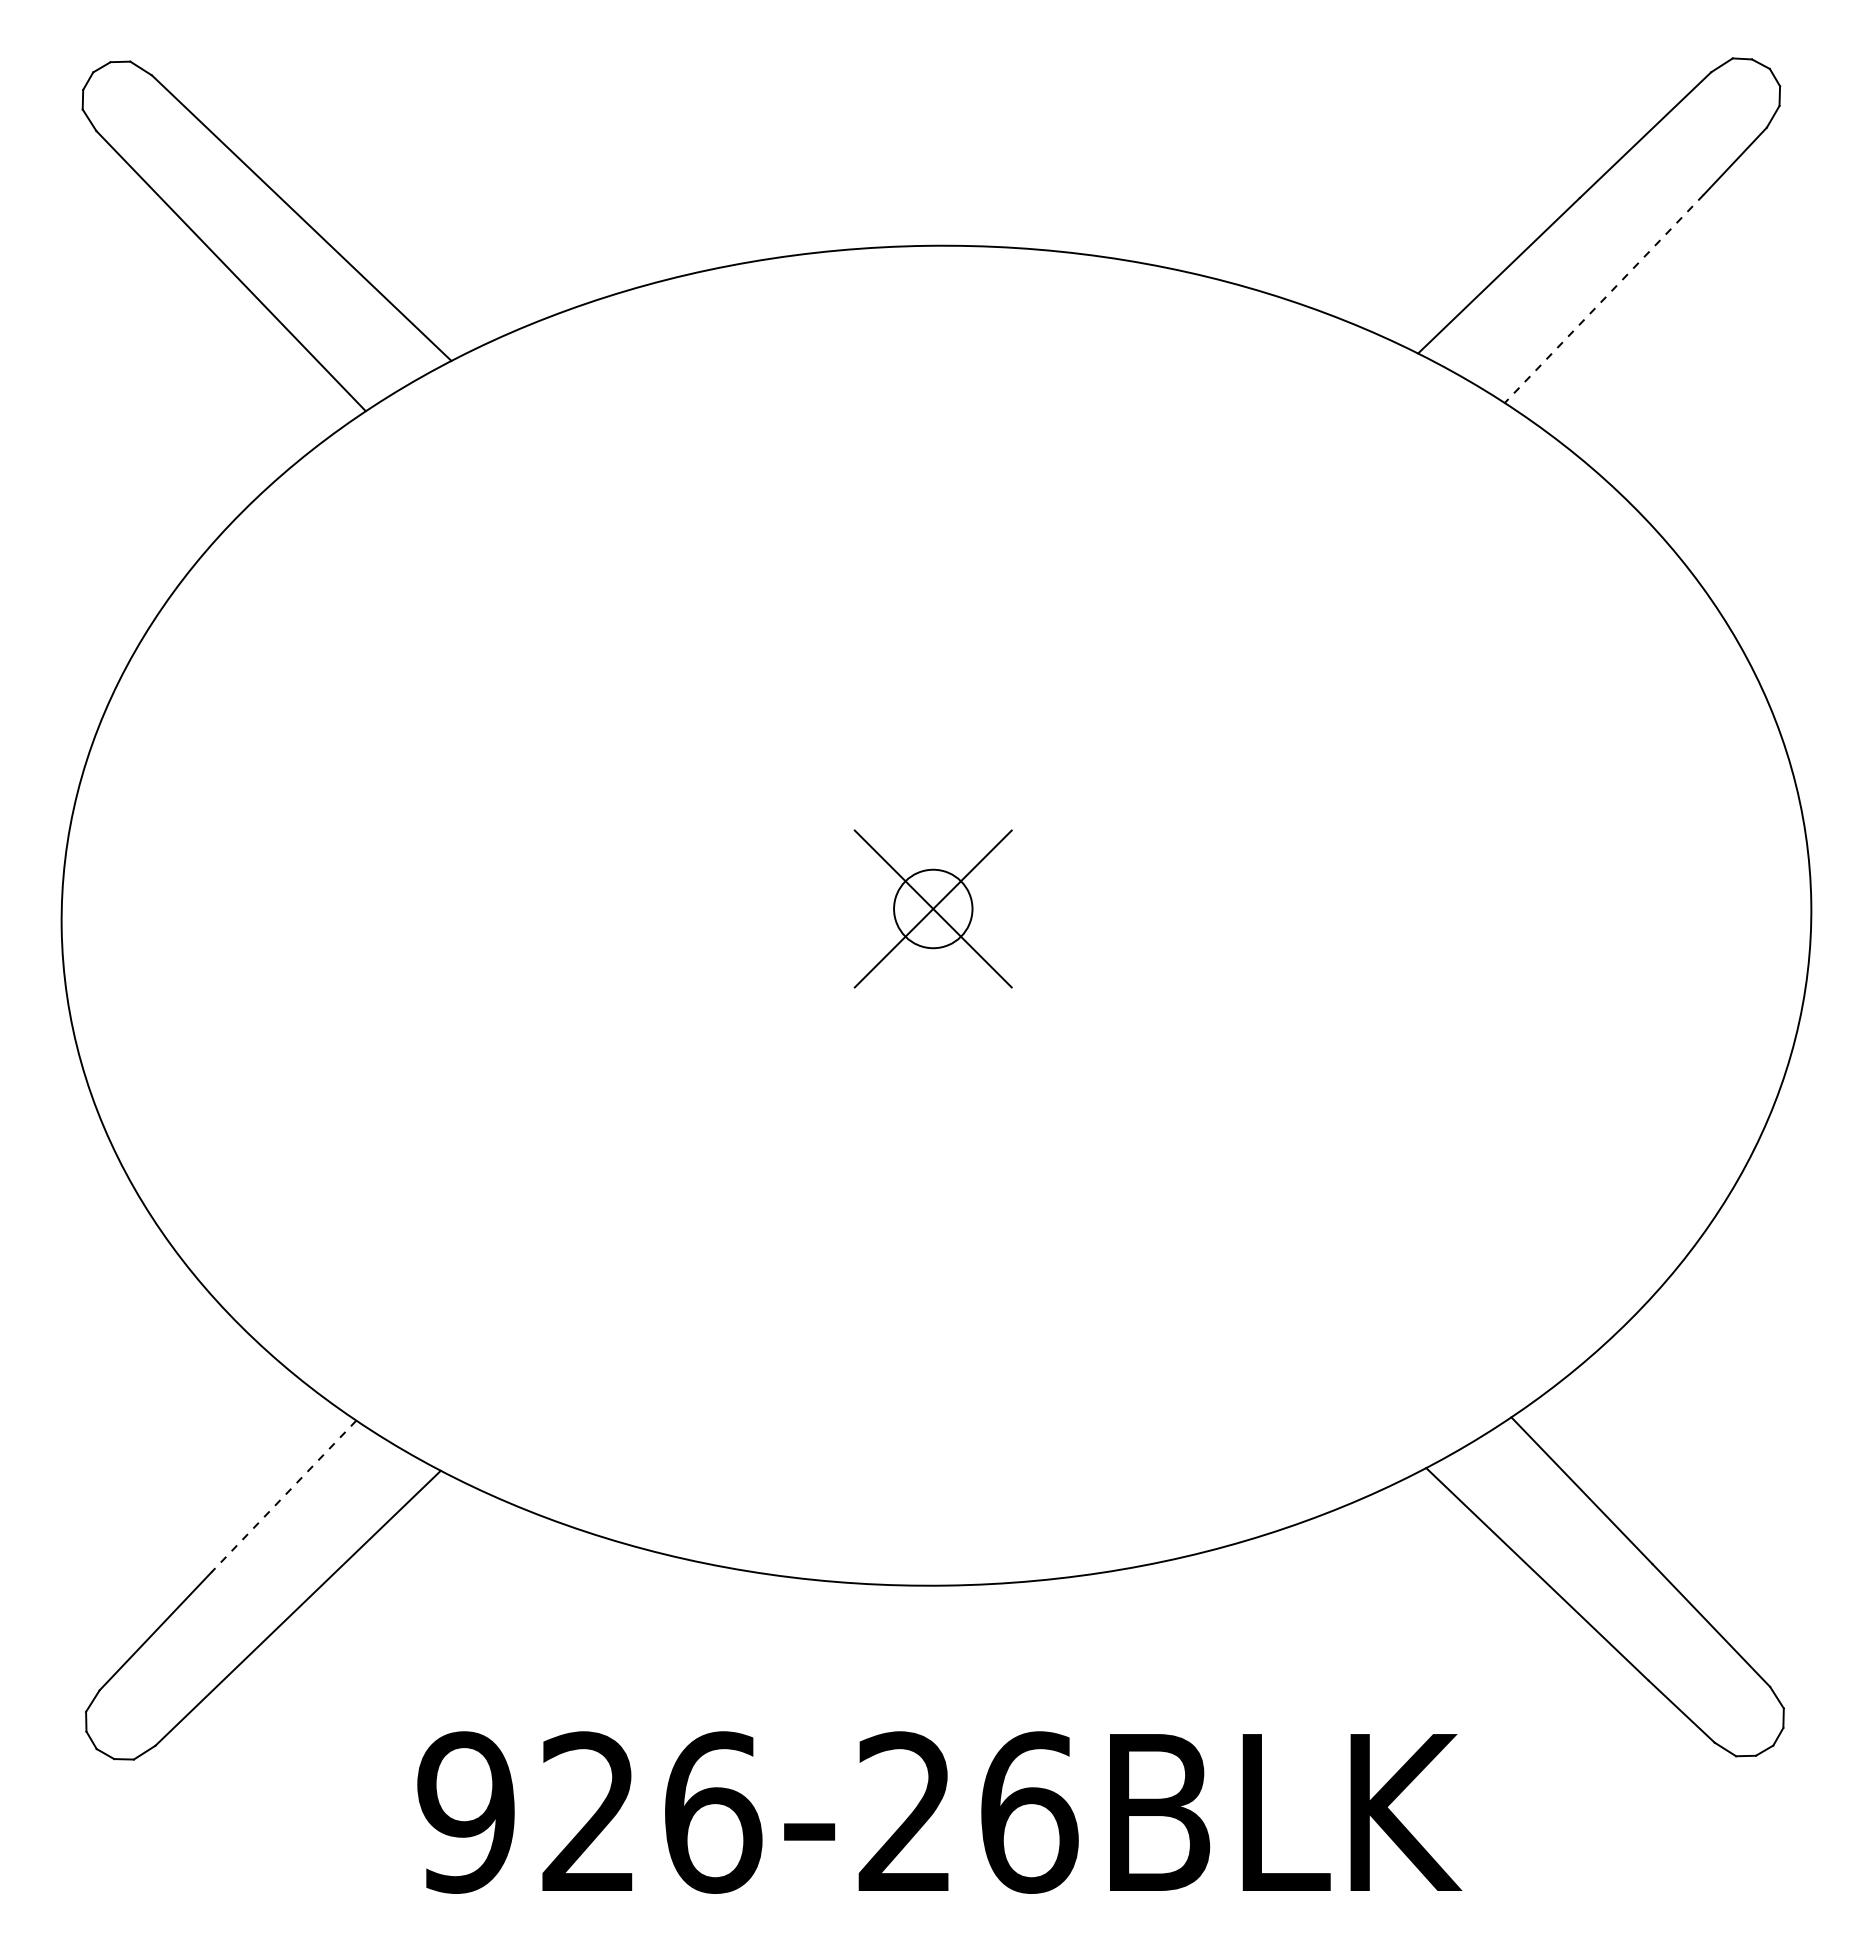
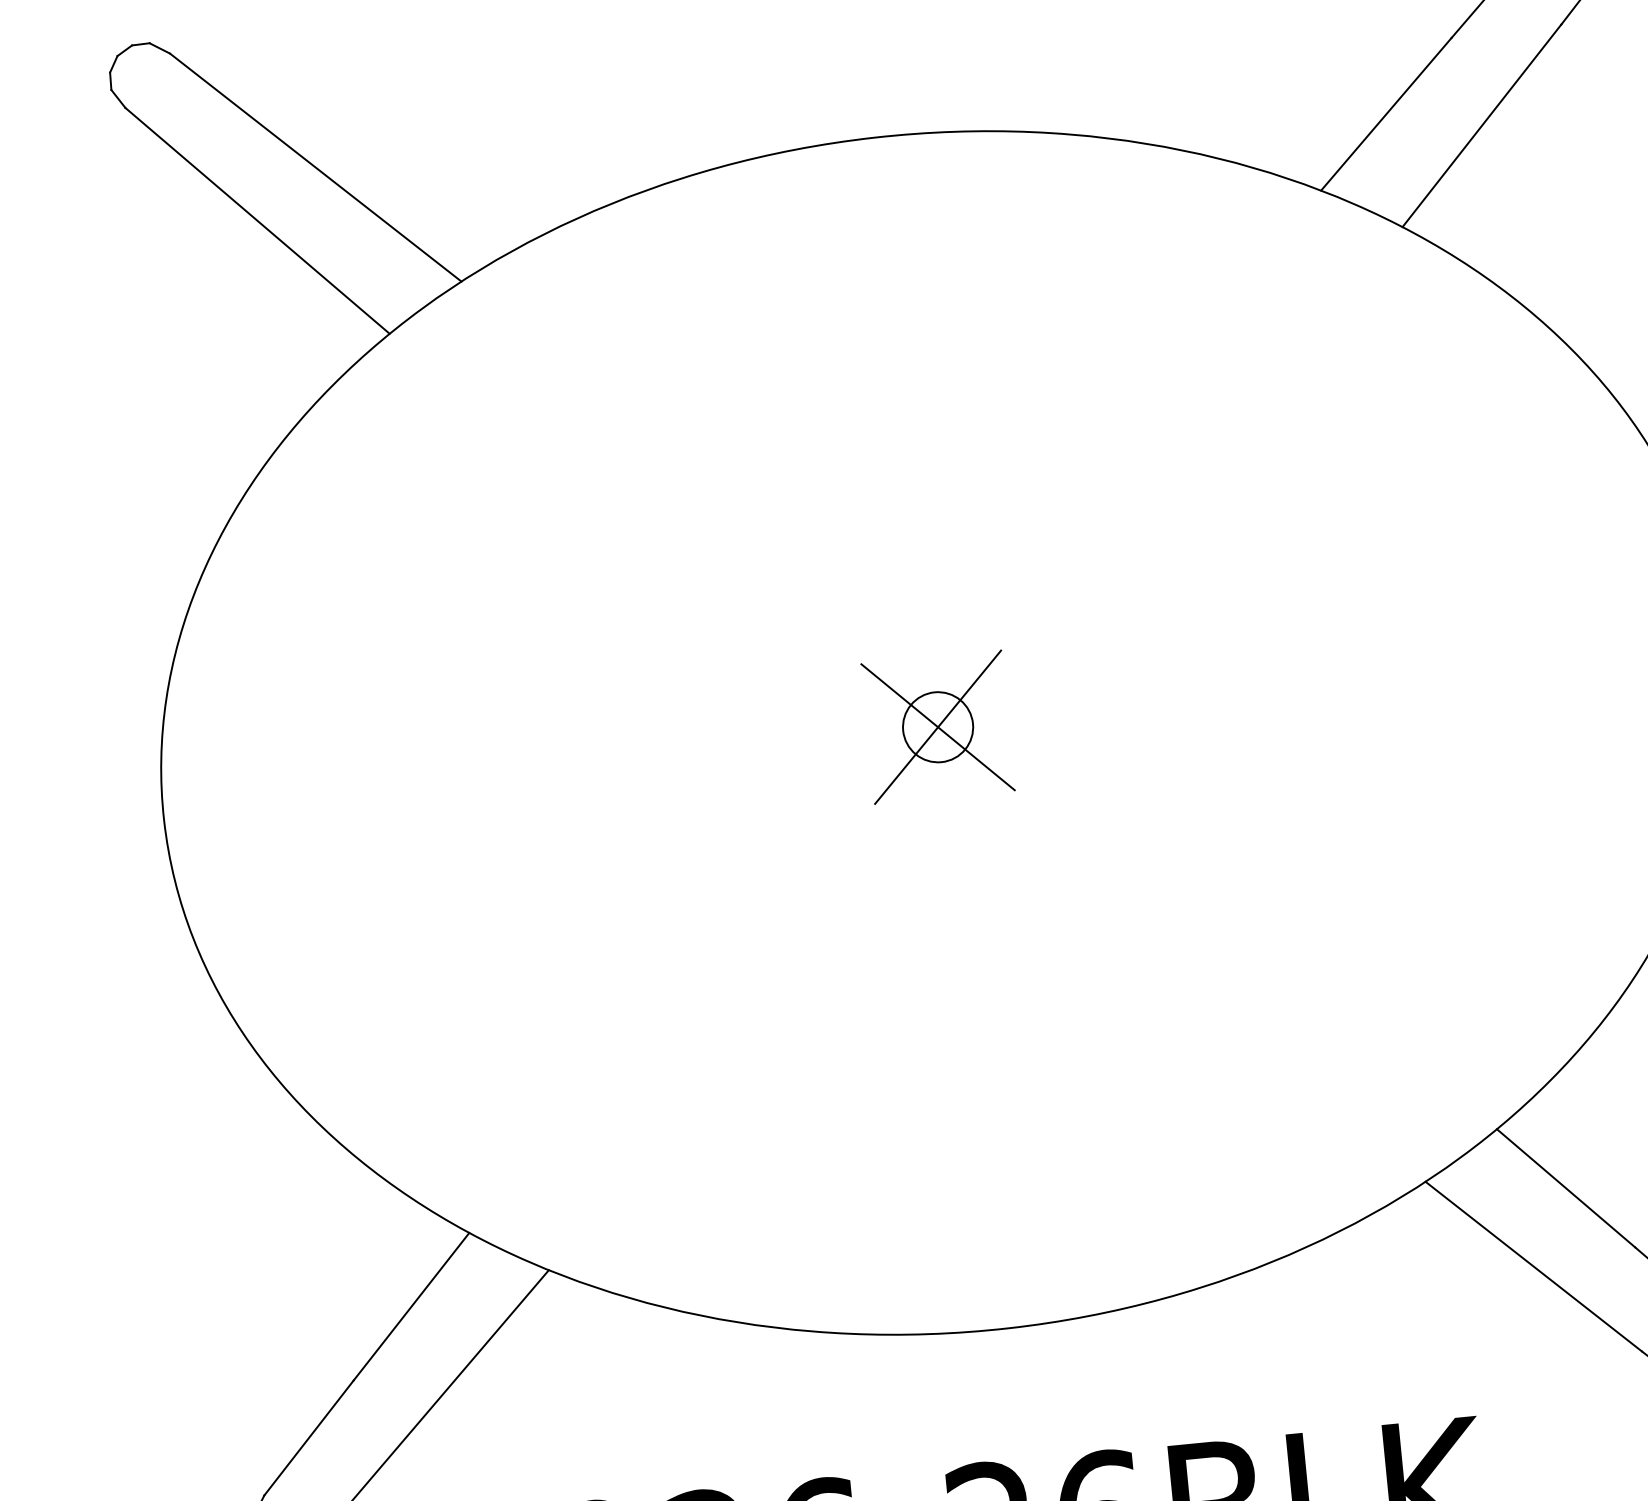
line: (1604, 298) -> (1482, 125), dashed -> solid
line: (283, 1496) -> (411, 1306), dashed -> solid

